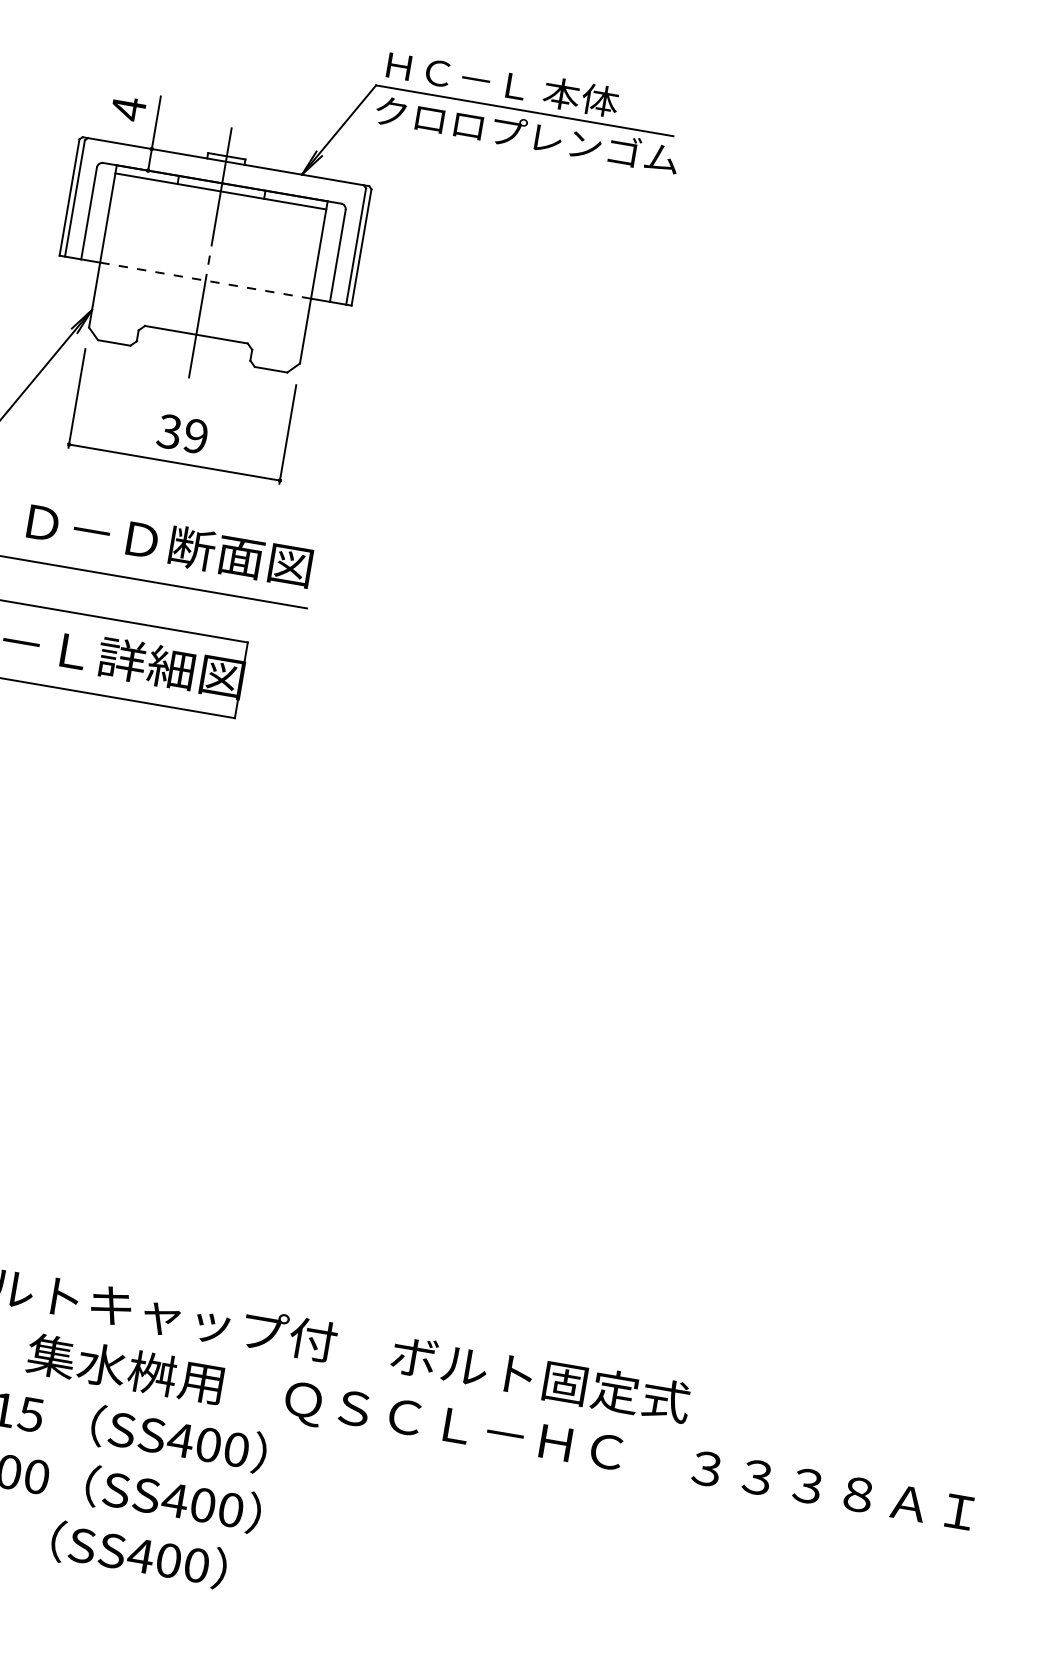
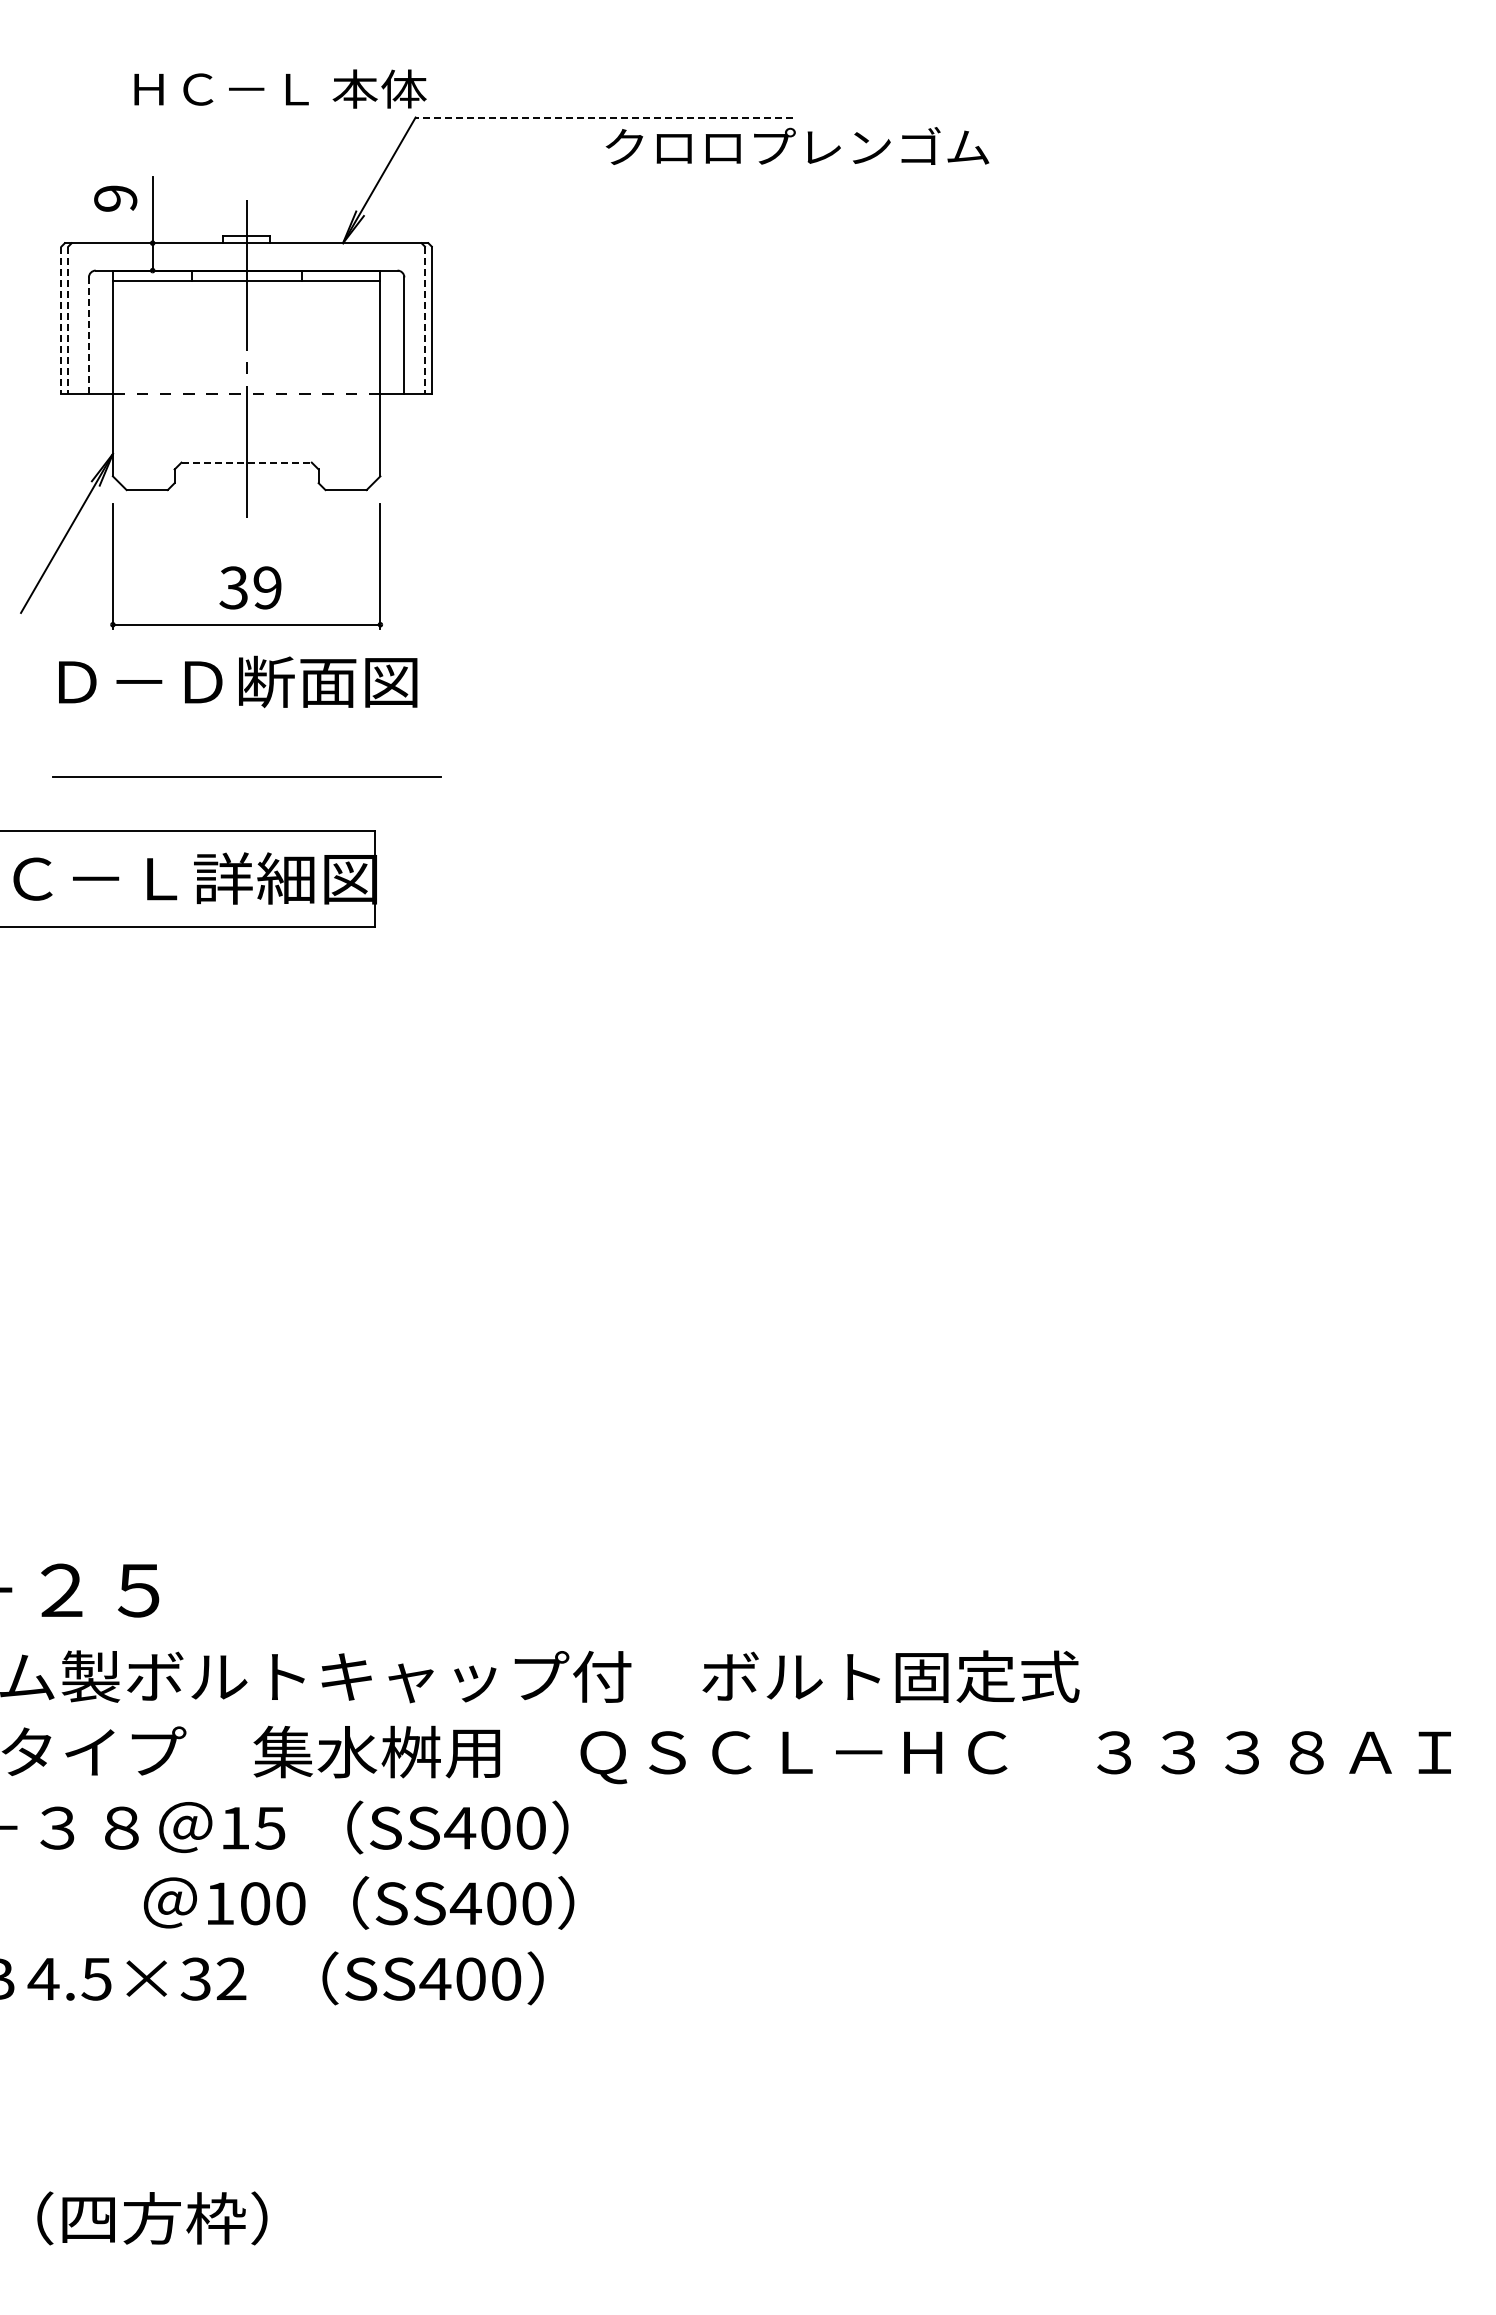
text: (502, 83) -> (280, 88), moved
text: (128, 108) -> (115, 198), 4 -> 9
line: (525, 110) -> (604, 117), solid -> dashed
text: (527, 133) -> (797, 145), moved
line: (69, 197) -> (61, 320), solid -> dashed
line: (75, 198) -> (68, 320), solid -> dashed
line: (88, 213) -> (88, 336), solid -> dashed
line: (355, 246) -> (424, 320), solid -> dashed
line: (197, 334) -> (247, 462), solid -> dashed
text: (170, 544) -> (238, 681), moved

